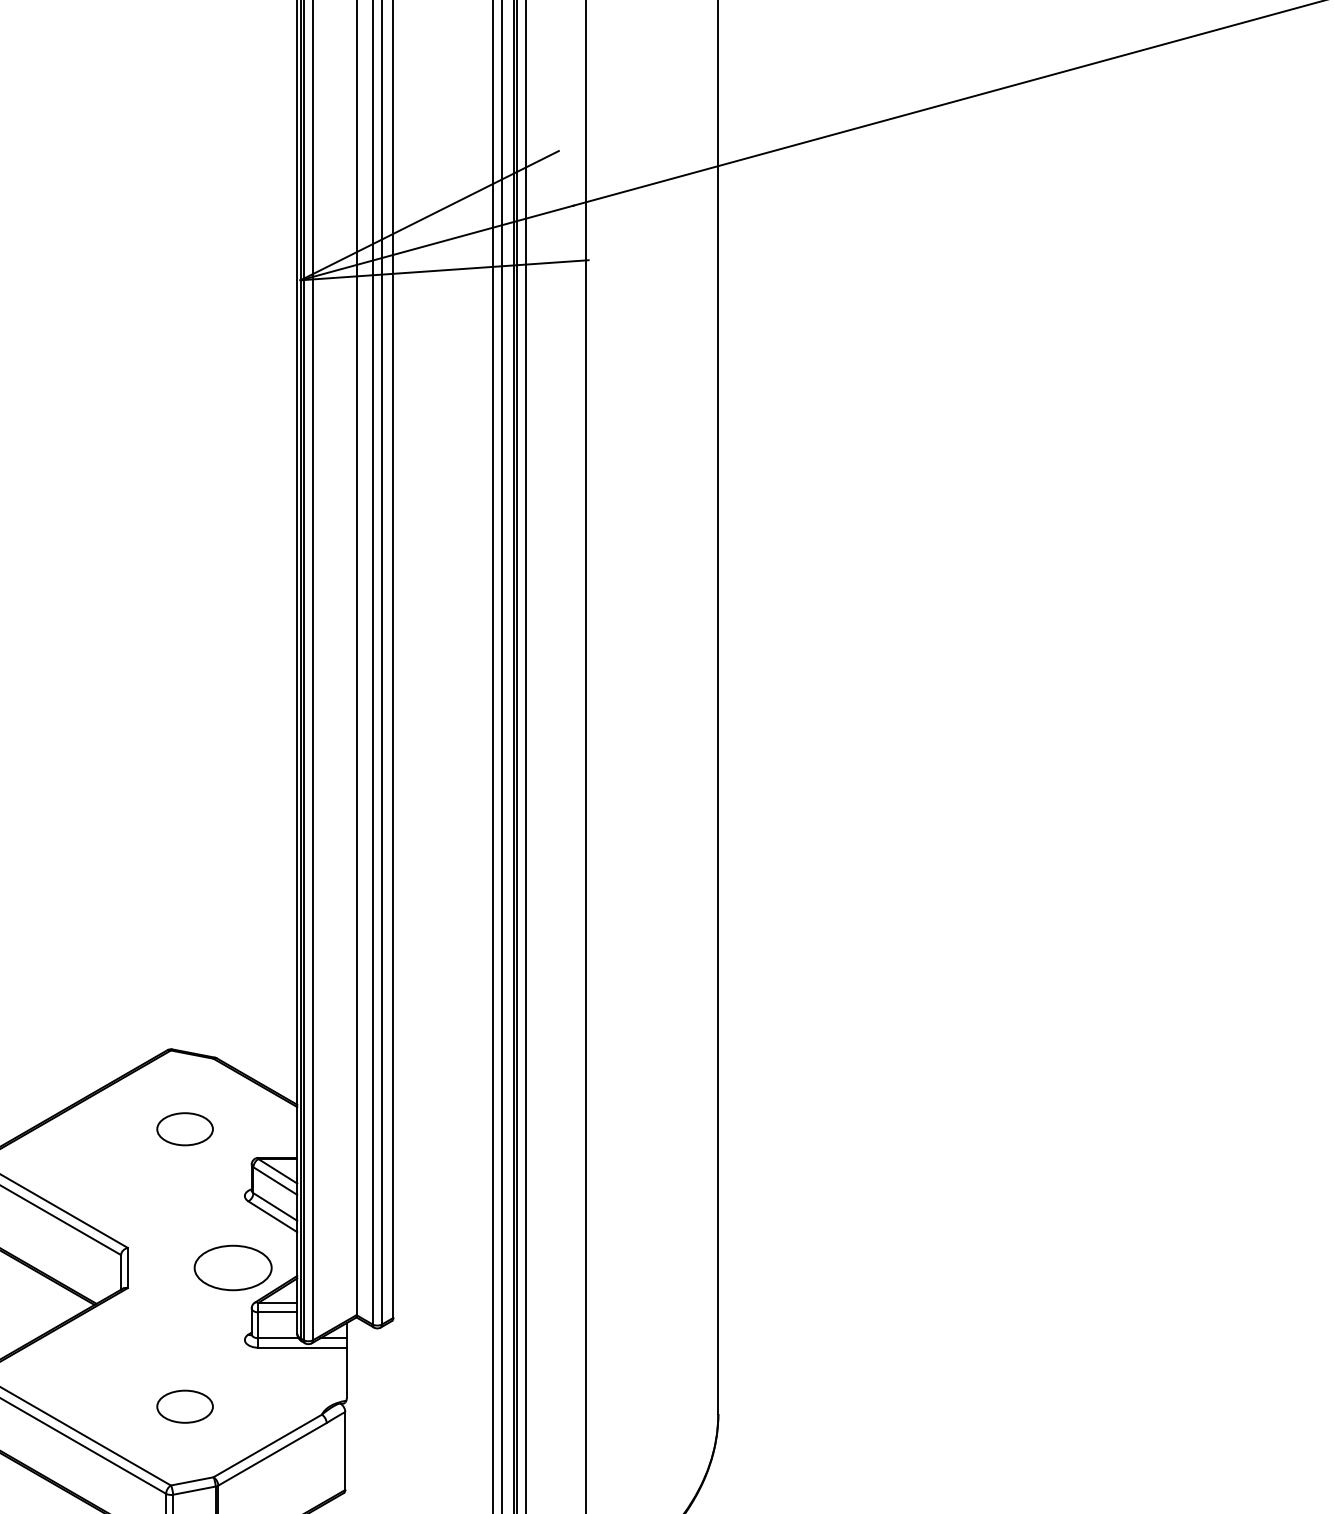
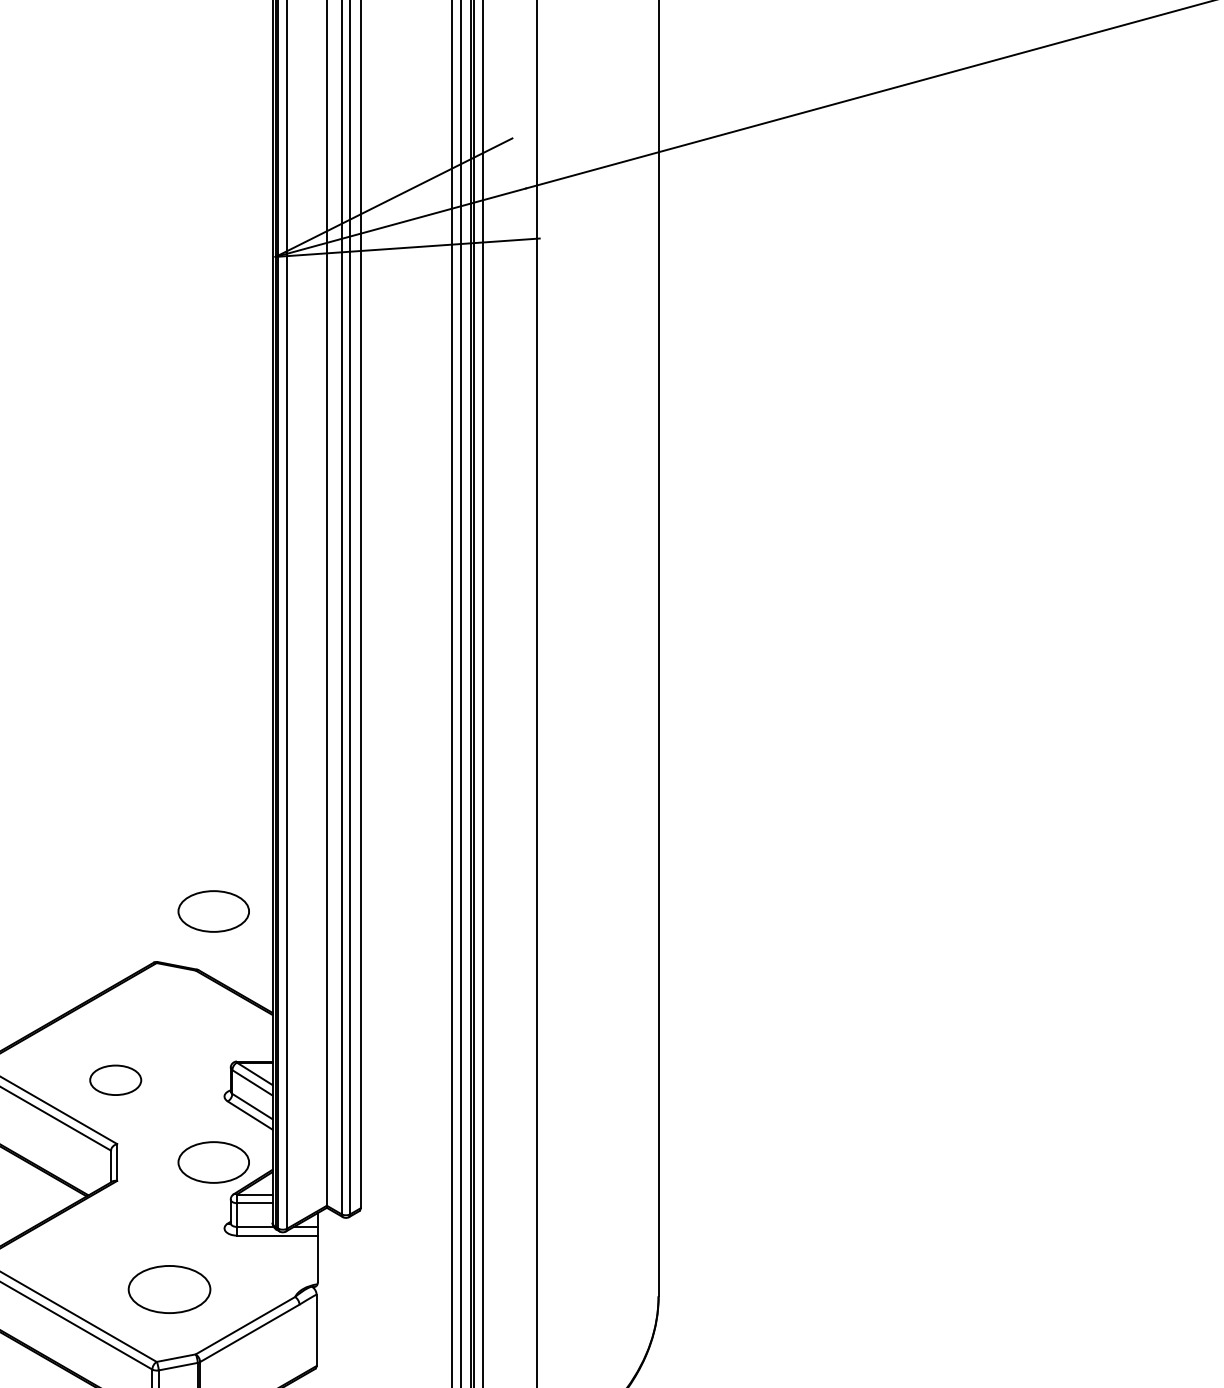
part: (232, 994) -> (213, 911), added
part: (184, 1128) -> (115, 1079), moved
part: (184, 1406) -> (169, 1289), size x1.6

